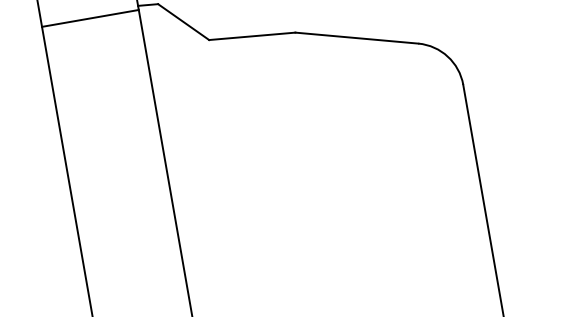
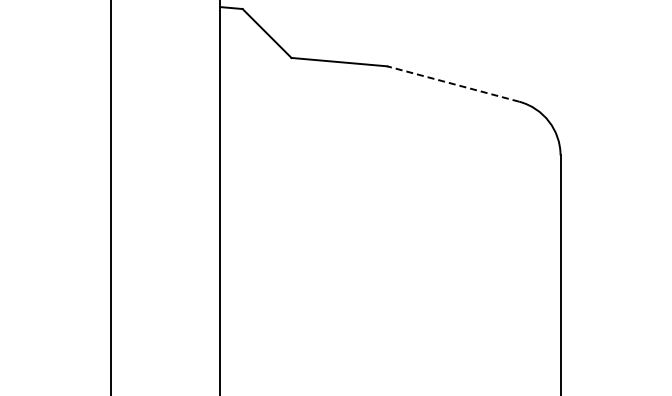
line: (90, 18) -> (165, 11), removed
line: (356, 37) -> (452, 83), solid -> dashed

